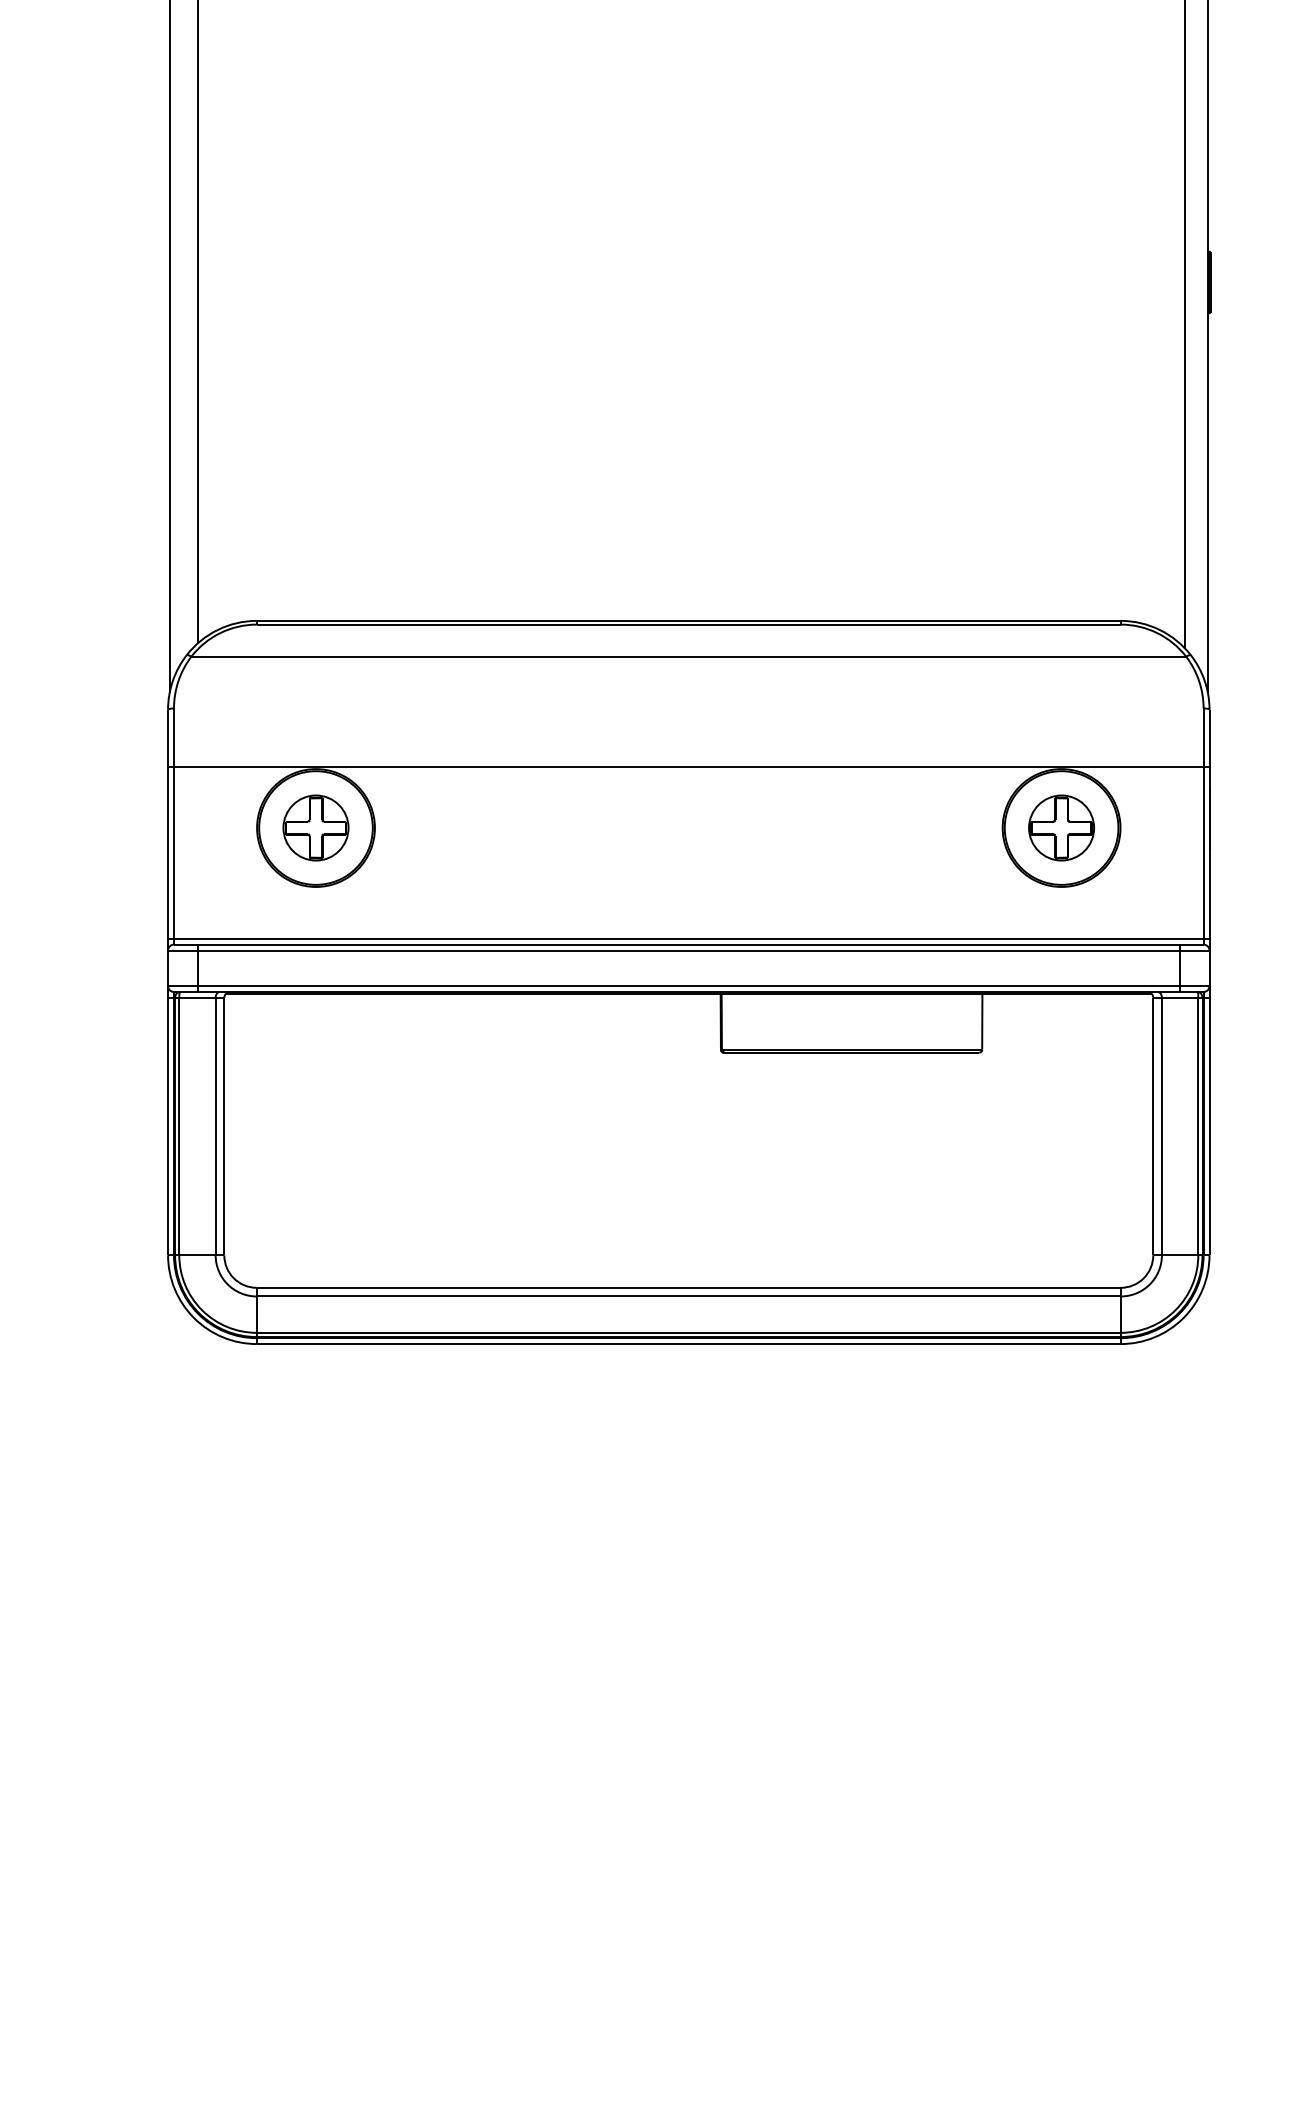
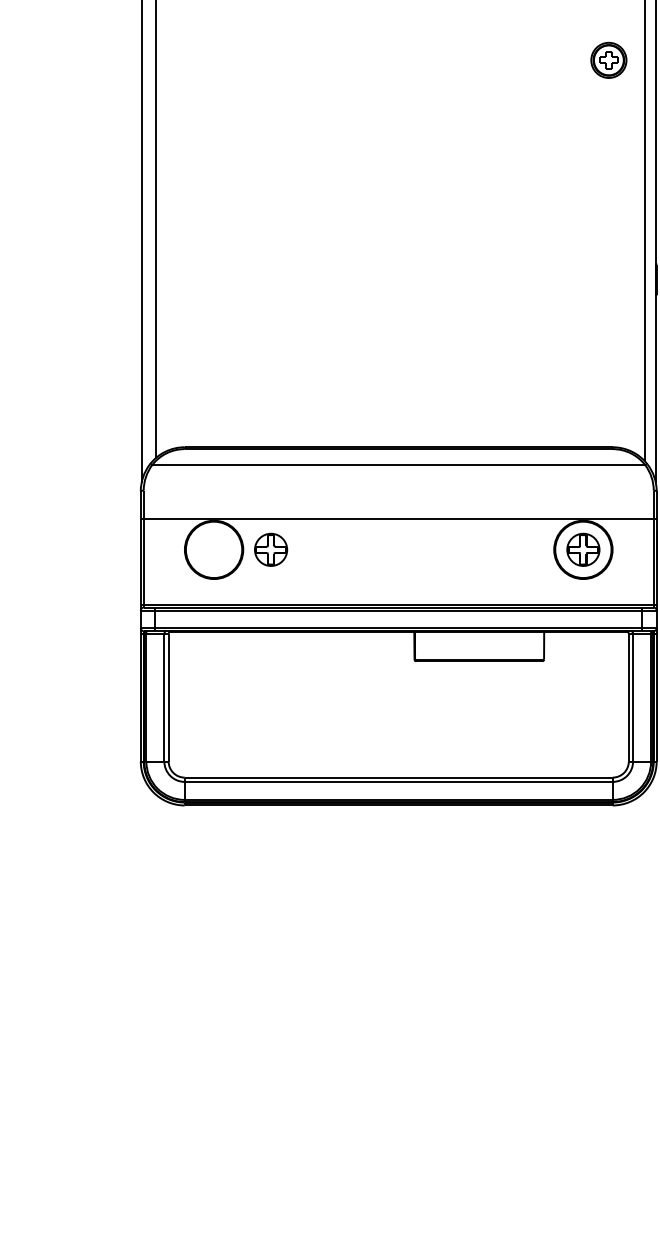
part: (316, 827) -> (271, 549), moved

